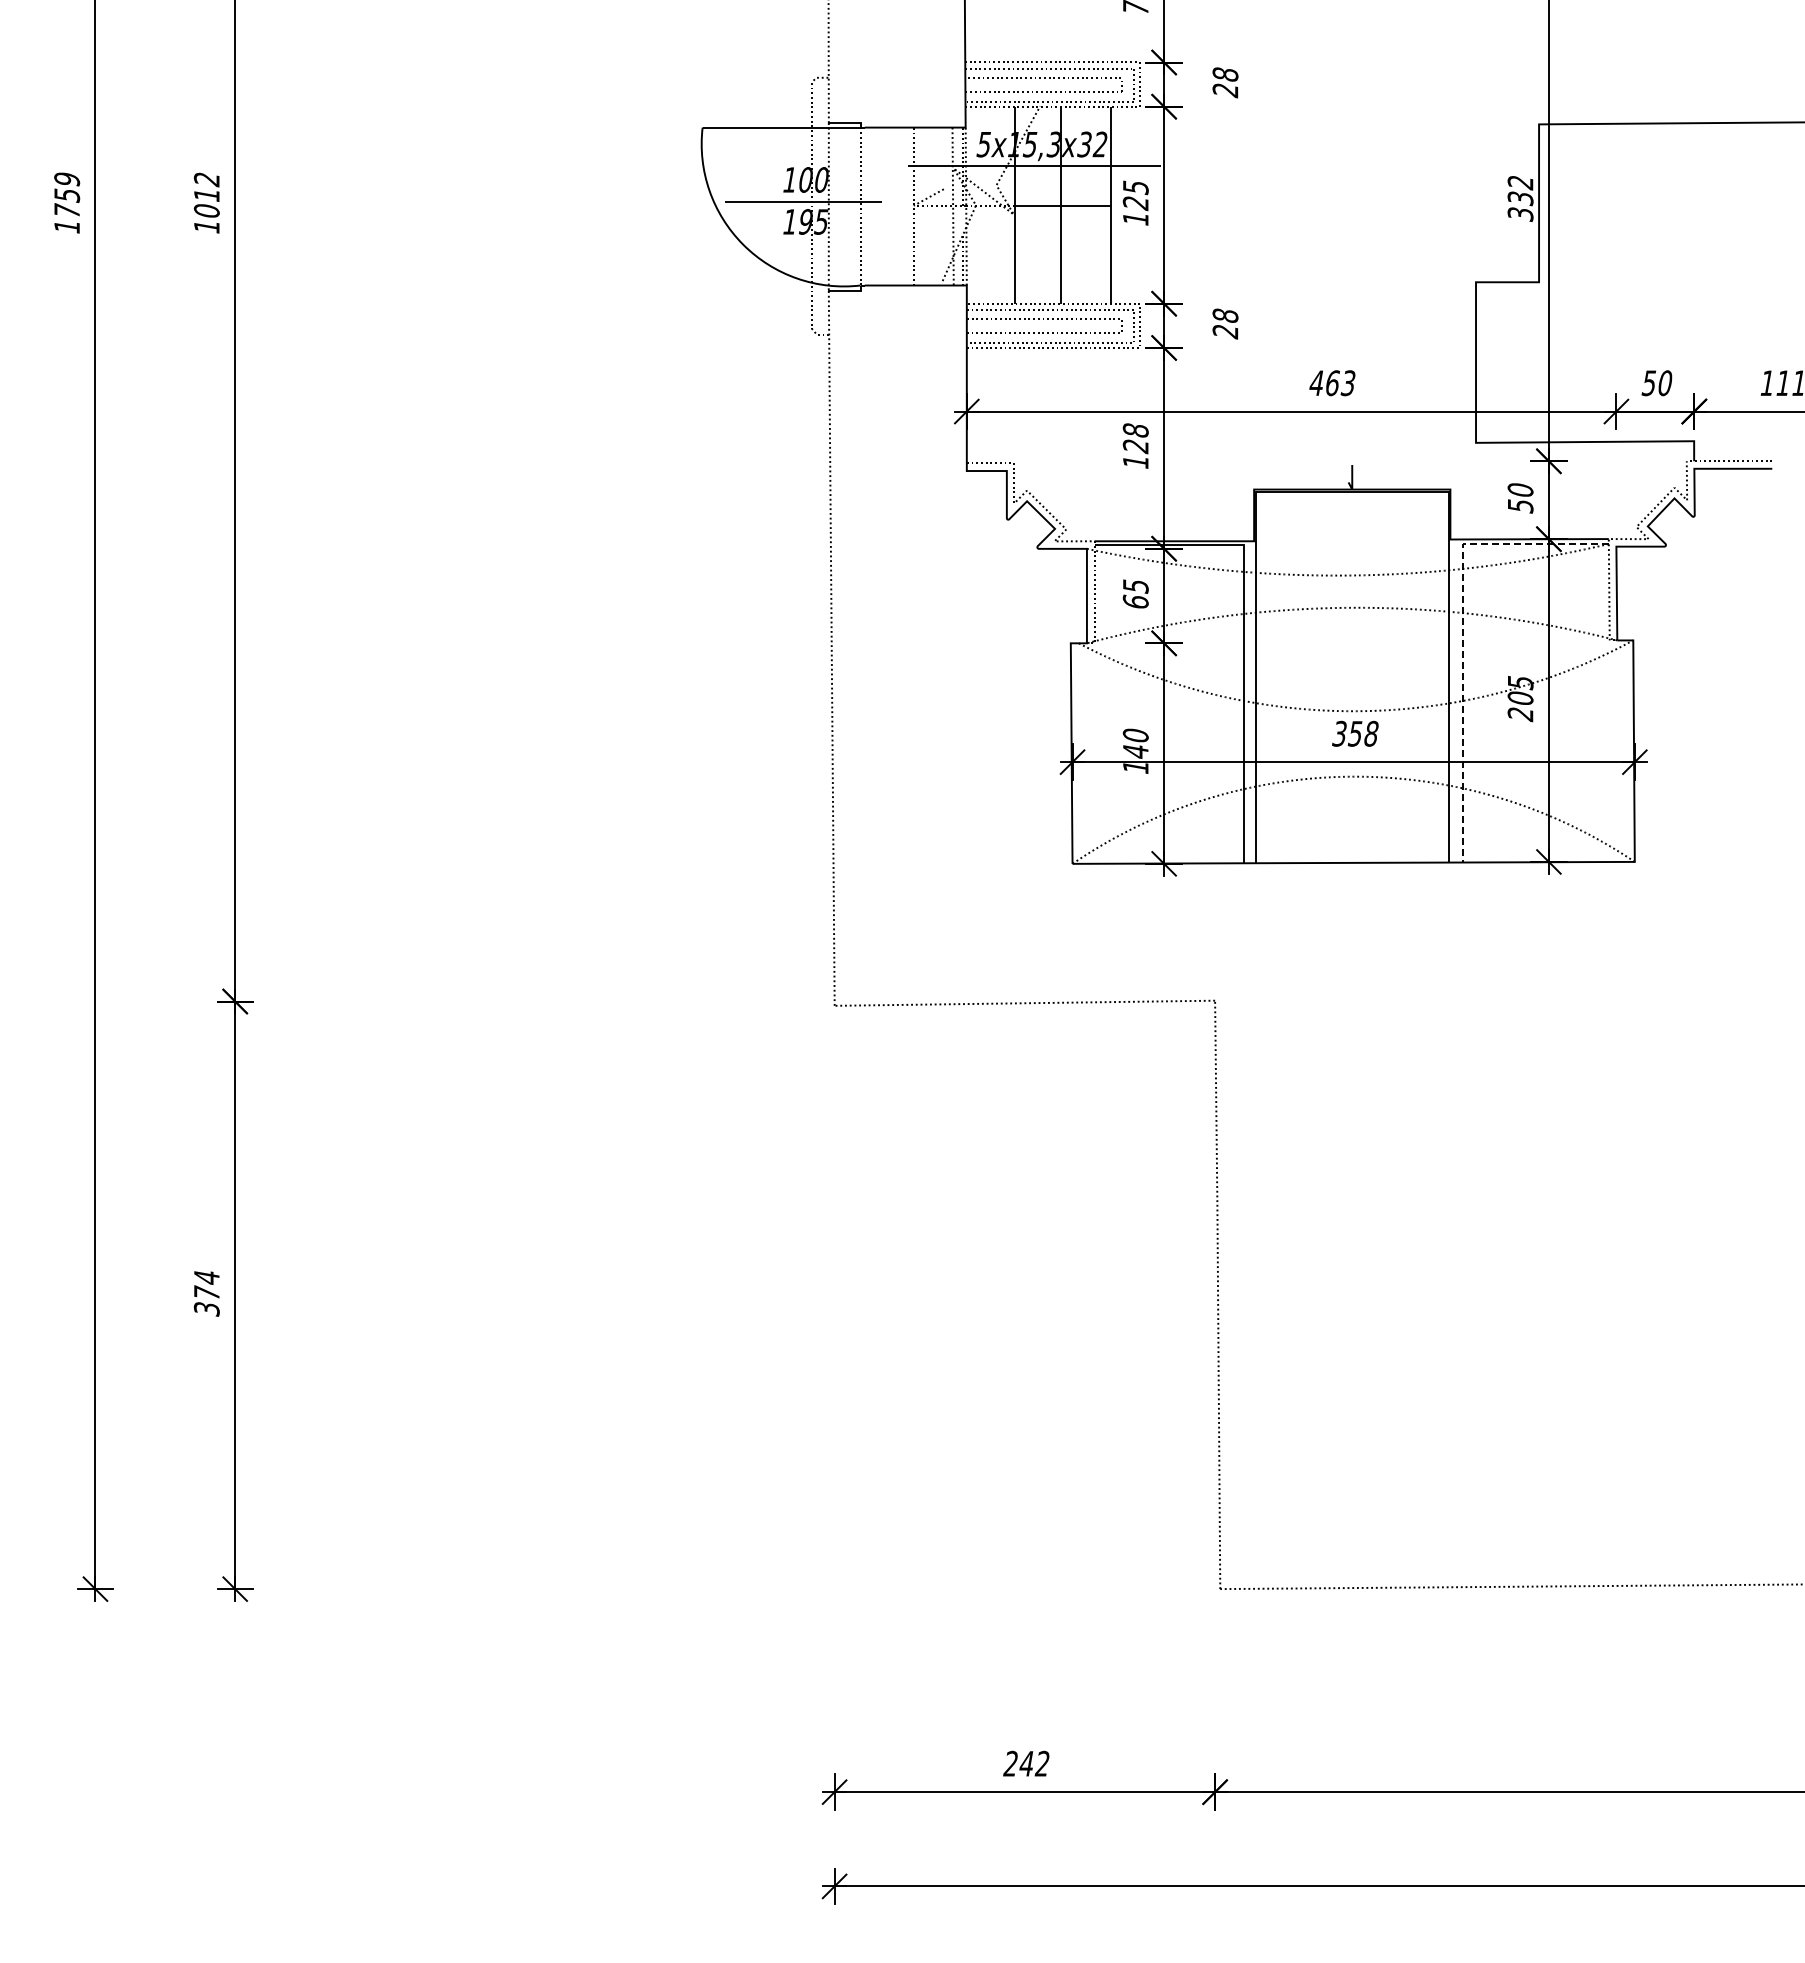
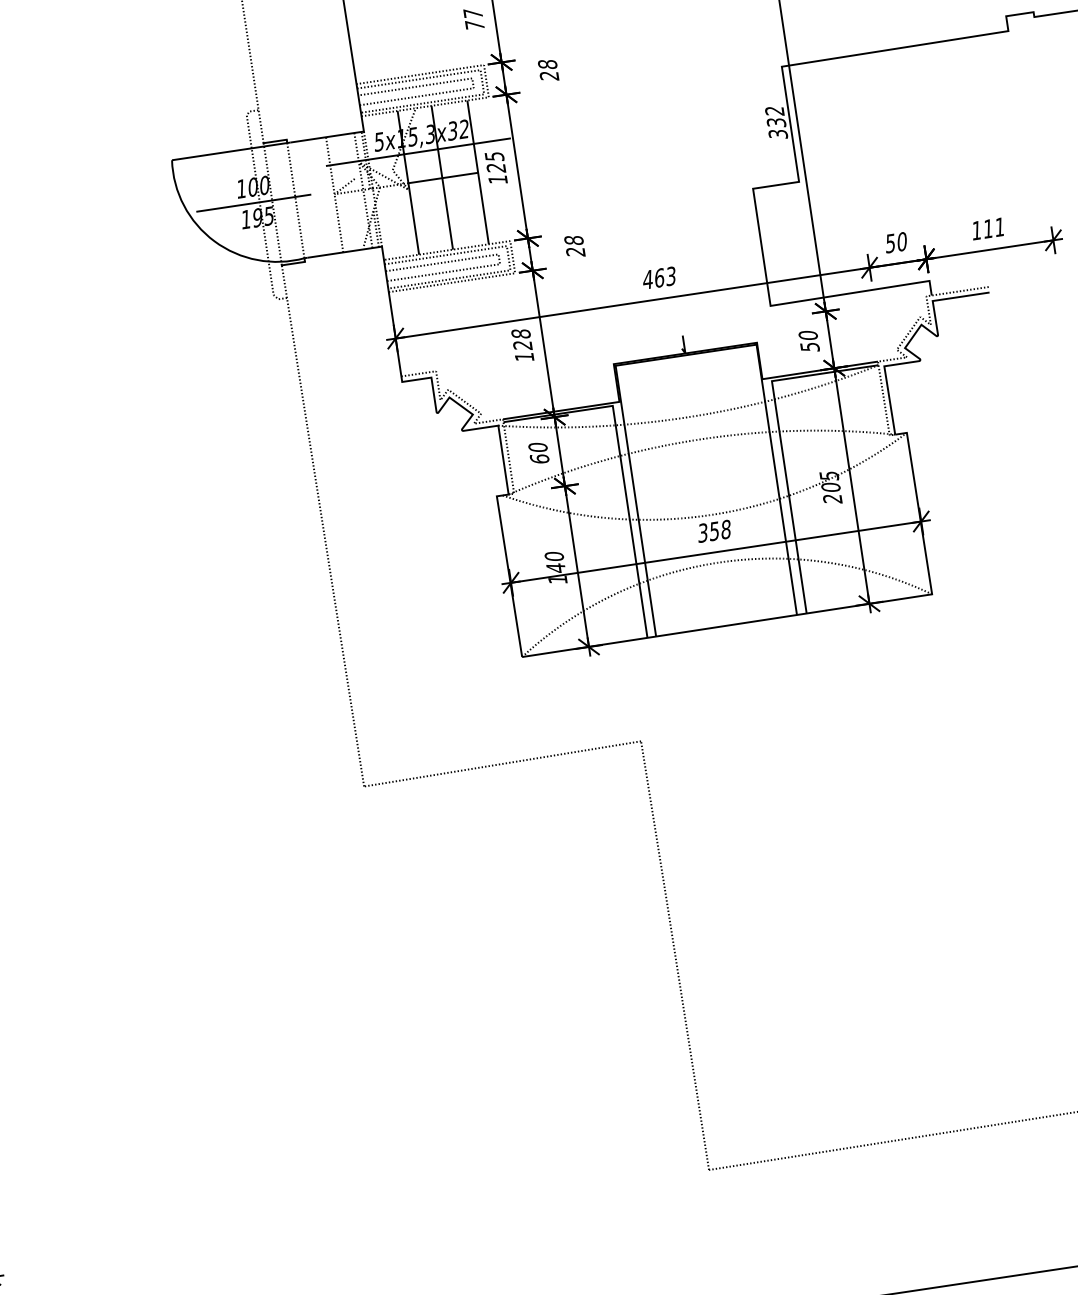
text: (1135, 586) -> (537, 447), 65 -> 60
line: (1462, 629) -> (781, 443), dashed -> solid

